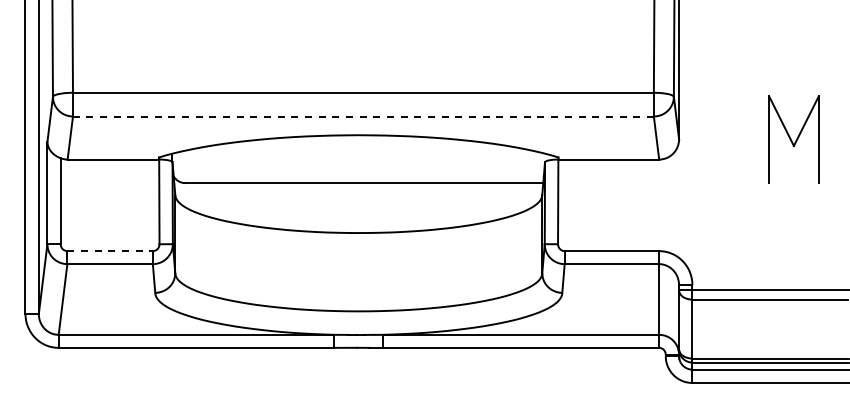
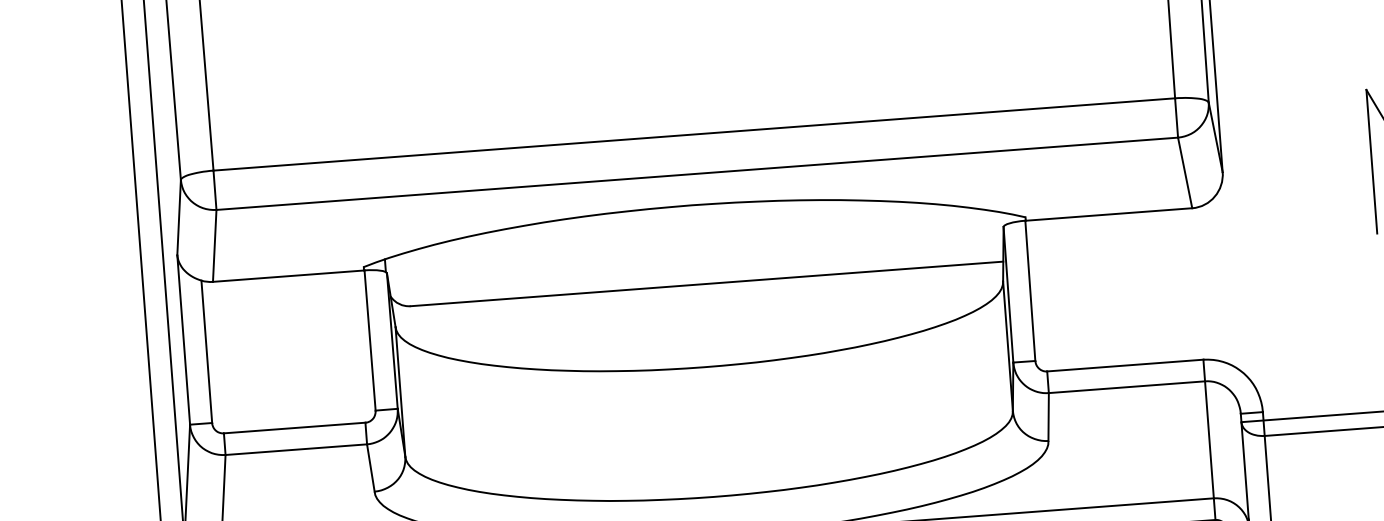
line: (362, 116) -> (695, 173), dashed -> solid
line: (110, 251) -> (295, 428), dashed -> solid

